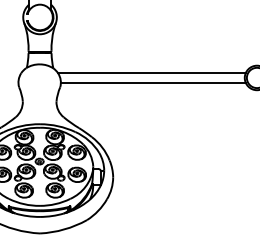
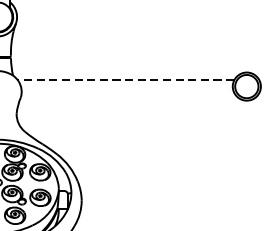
line: (151, 72) -> (125, 80), solid -> dashed
line: (152, 83) -> (126, 92), removed

